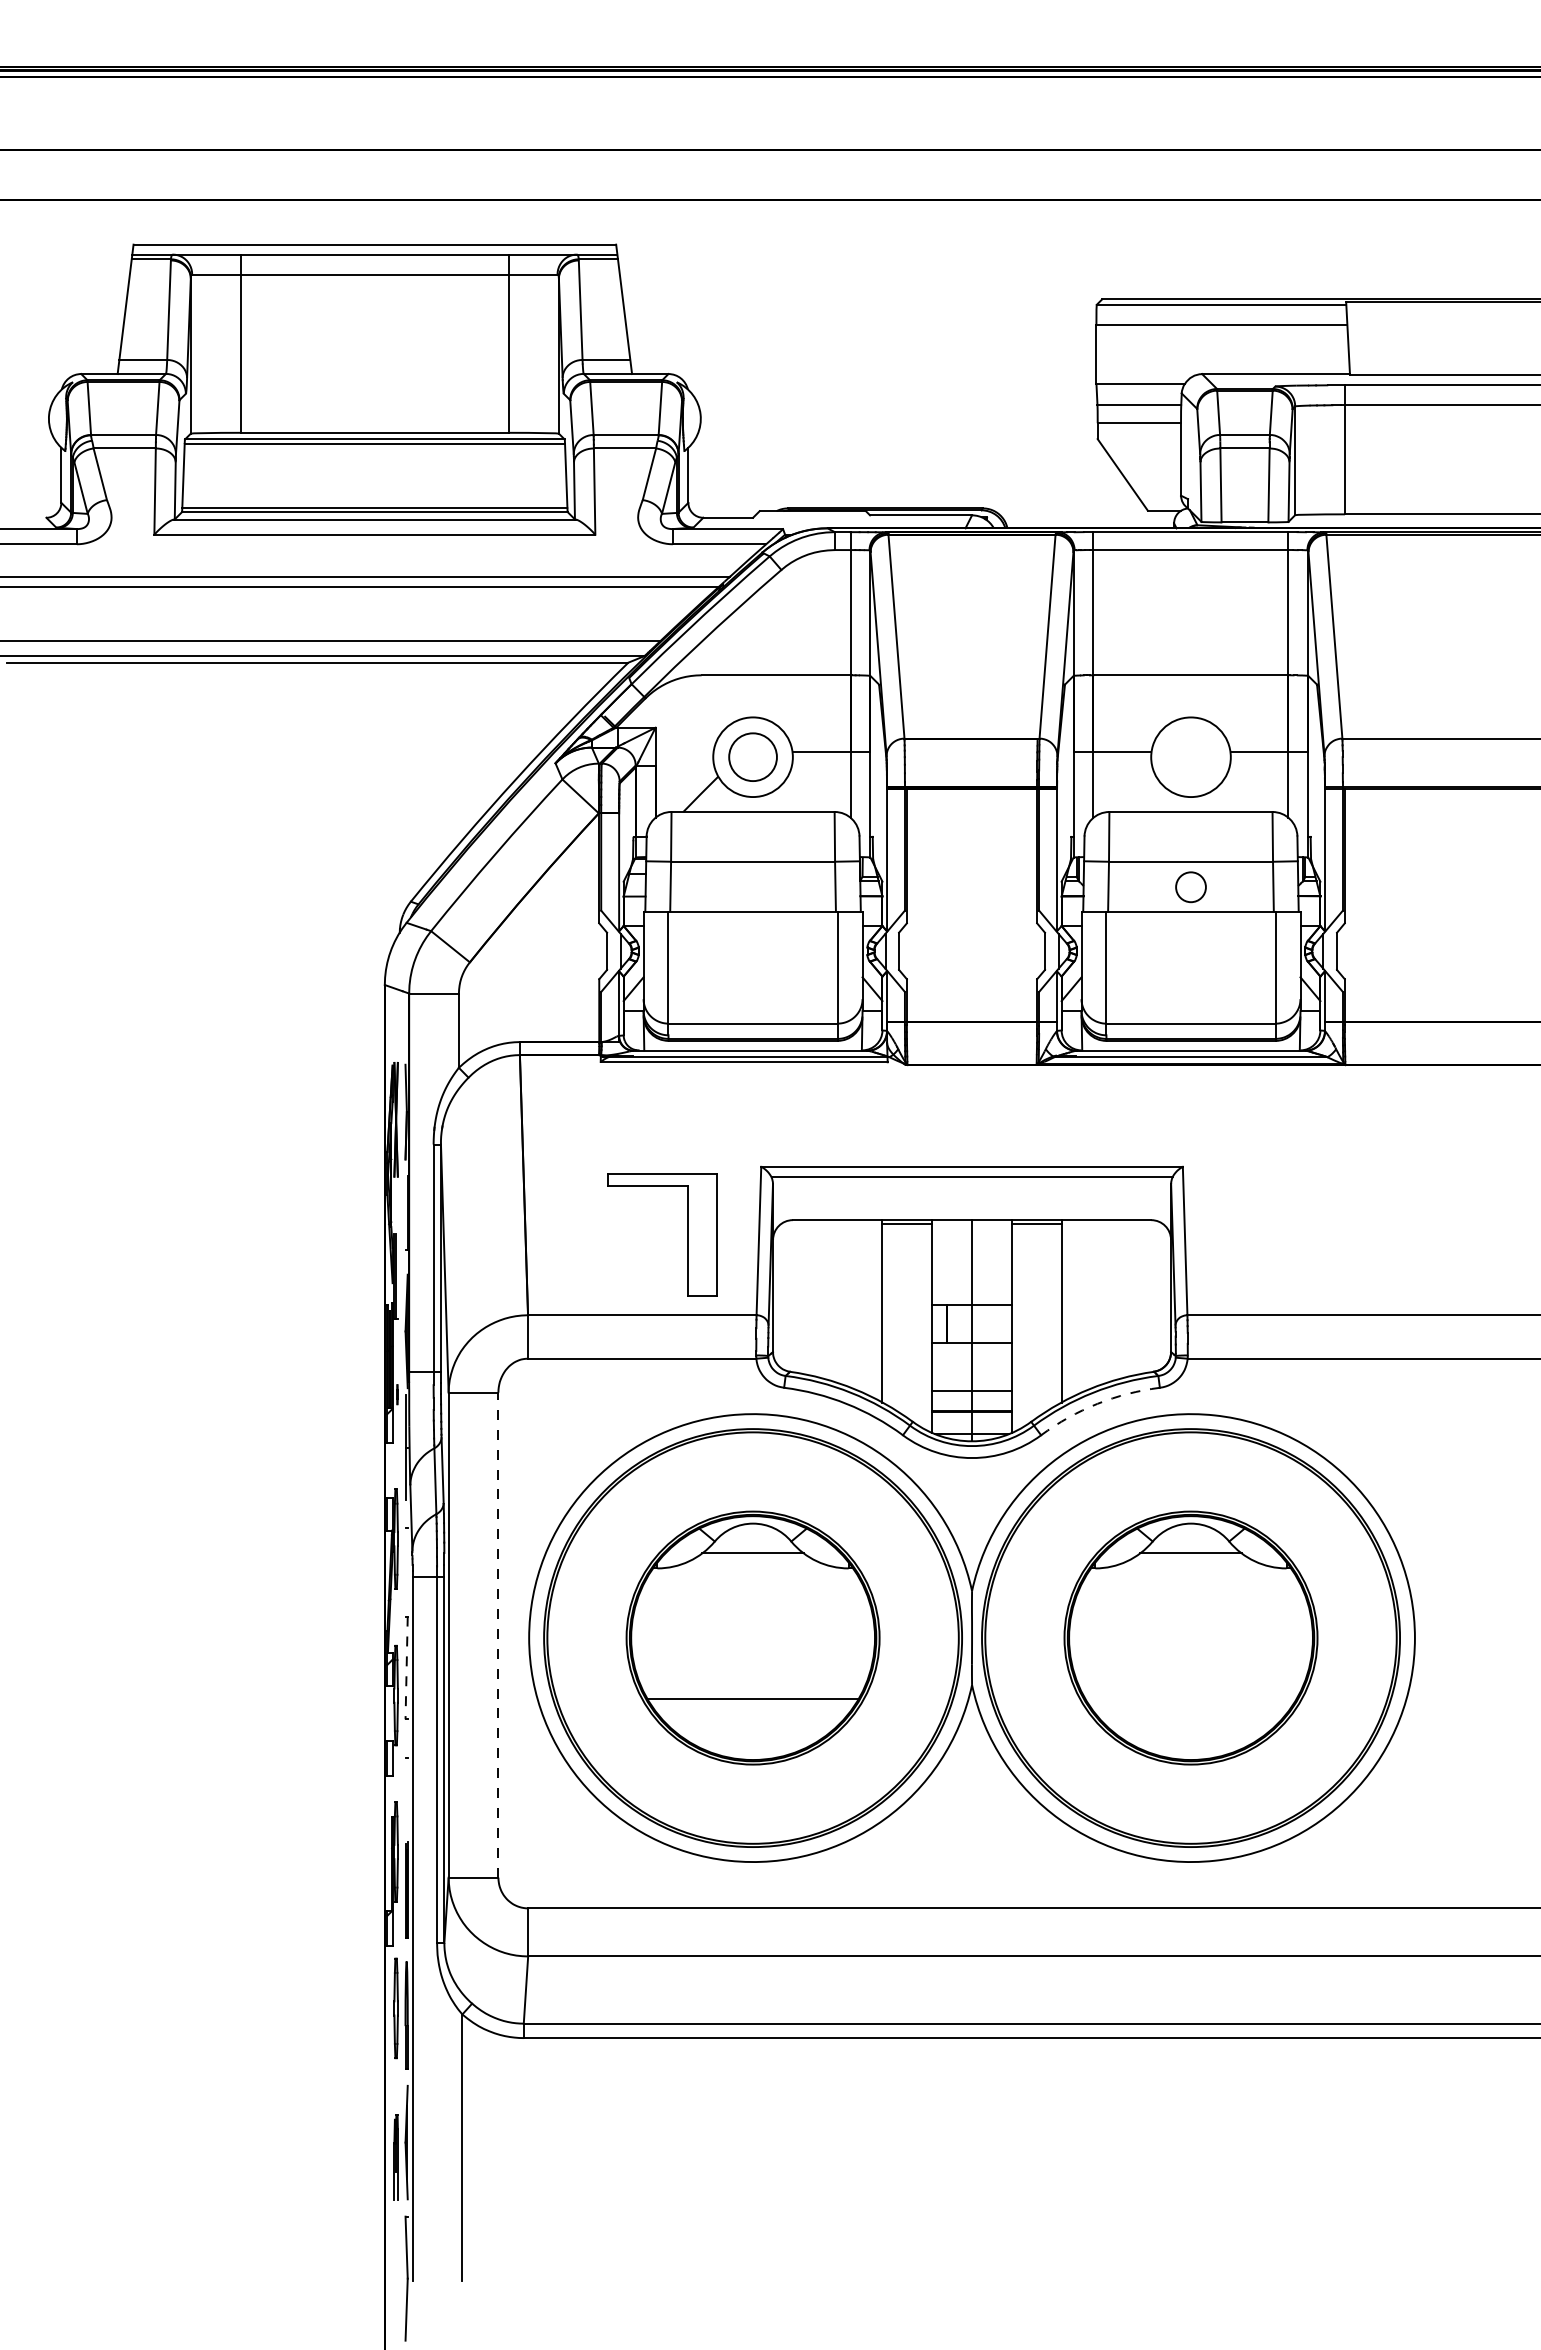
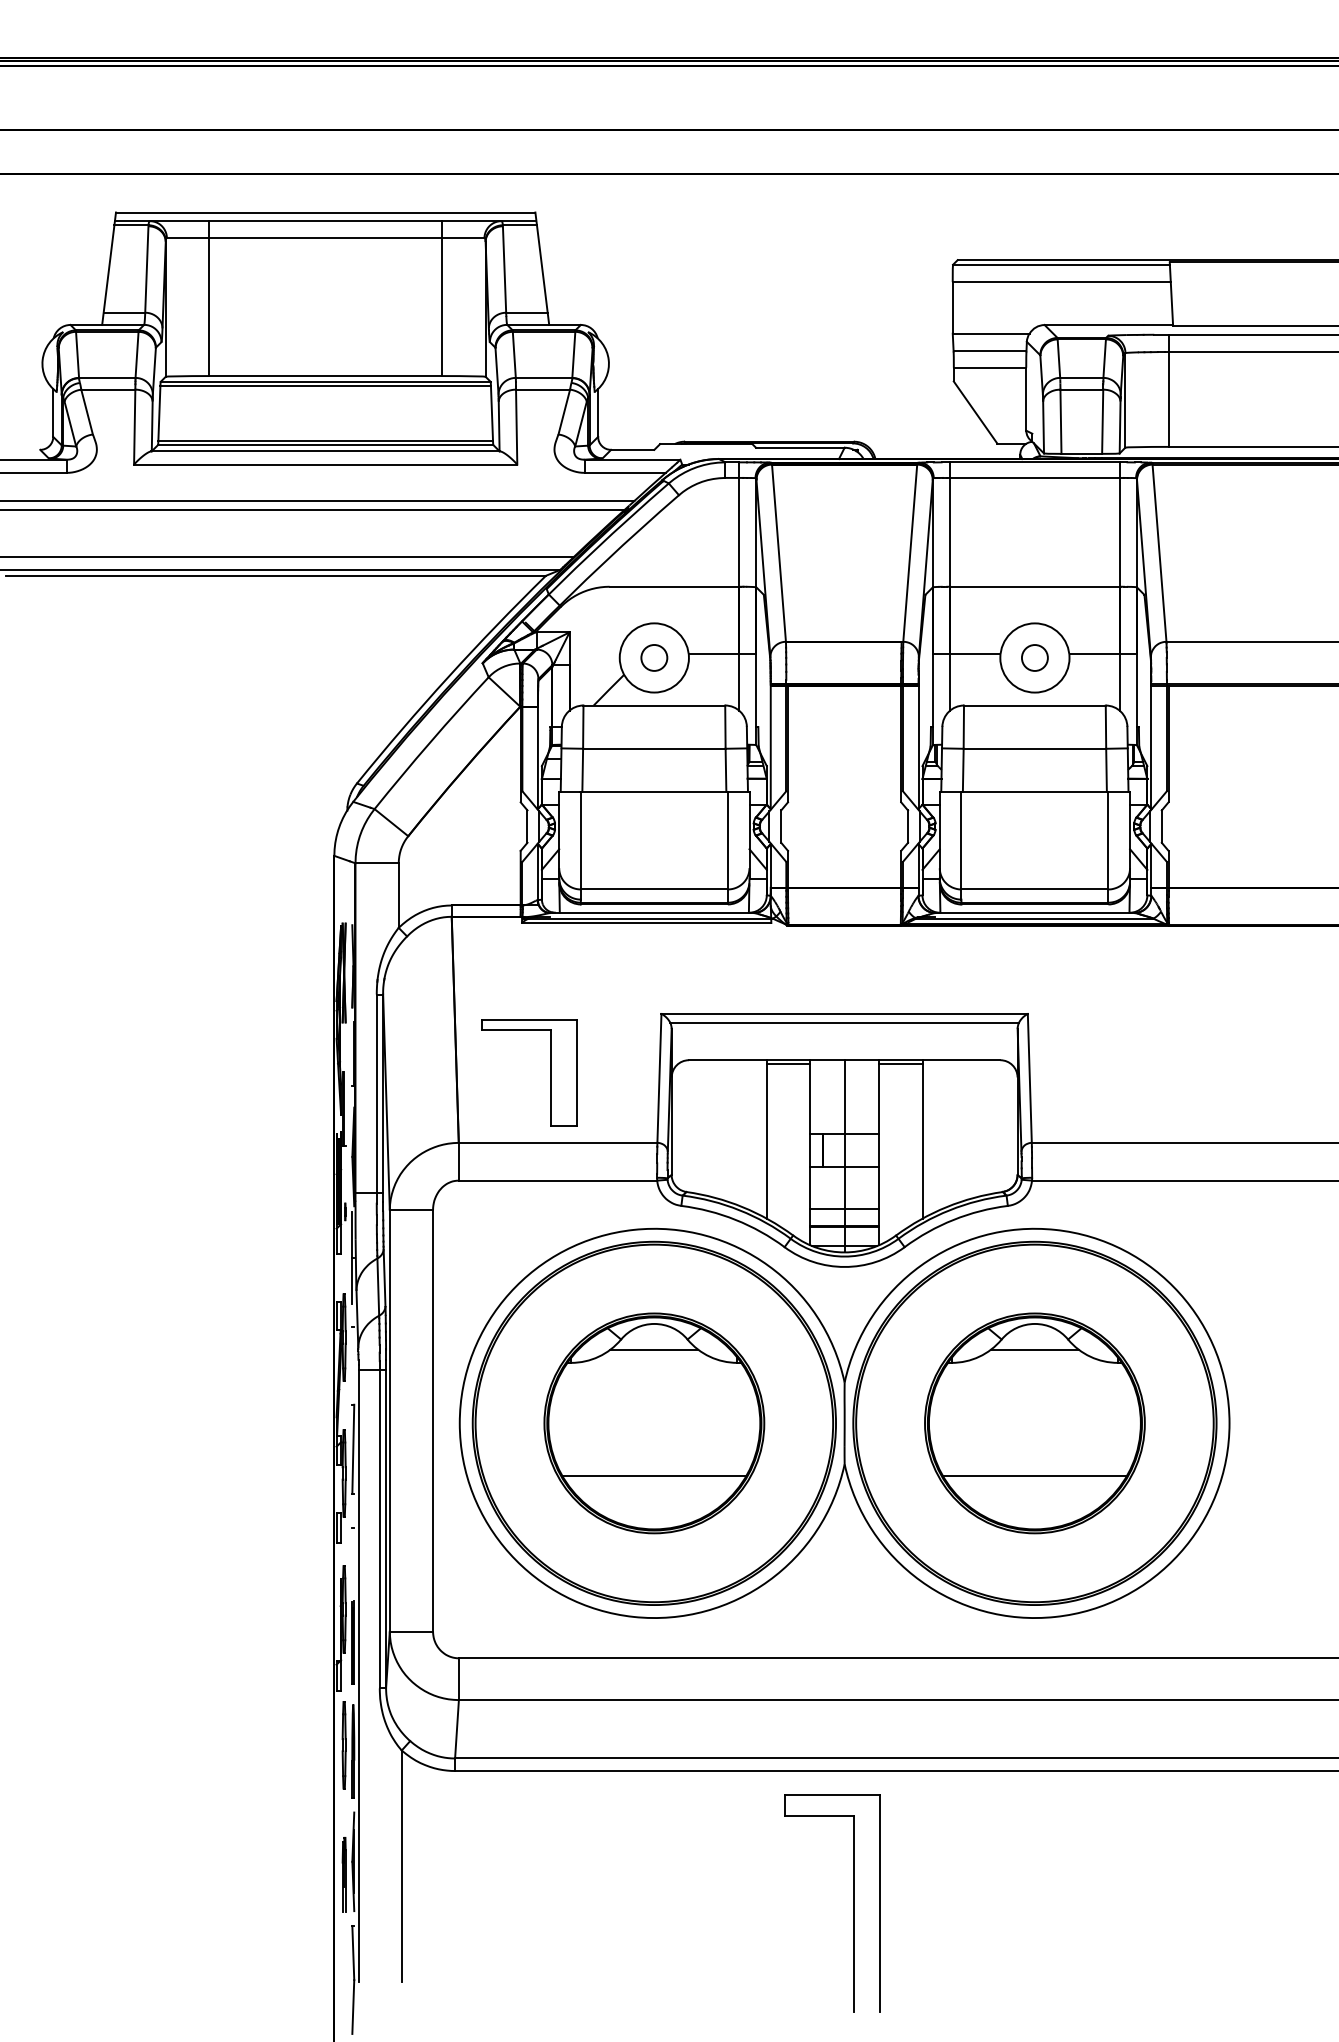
circle: (753, 757) -> (654, 658), size x0.62
circle: (1190, 887) -> (1034, 658), moved
part: (687, 1234) -> (551, 1072), moved
arc: (1097, 1403) -> (953, 1219), dashed -> solid
line: (498, 1634) -> (433, 1420), dashed -> solid
line: (406, 1668) -> (353, 1449), dashed -> solid
line: (1190, 1698) -> (1034, 1475), added
part: (982, 2190) -> (853, 1903), added

